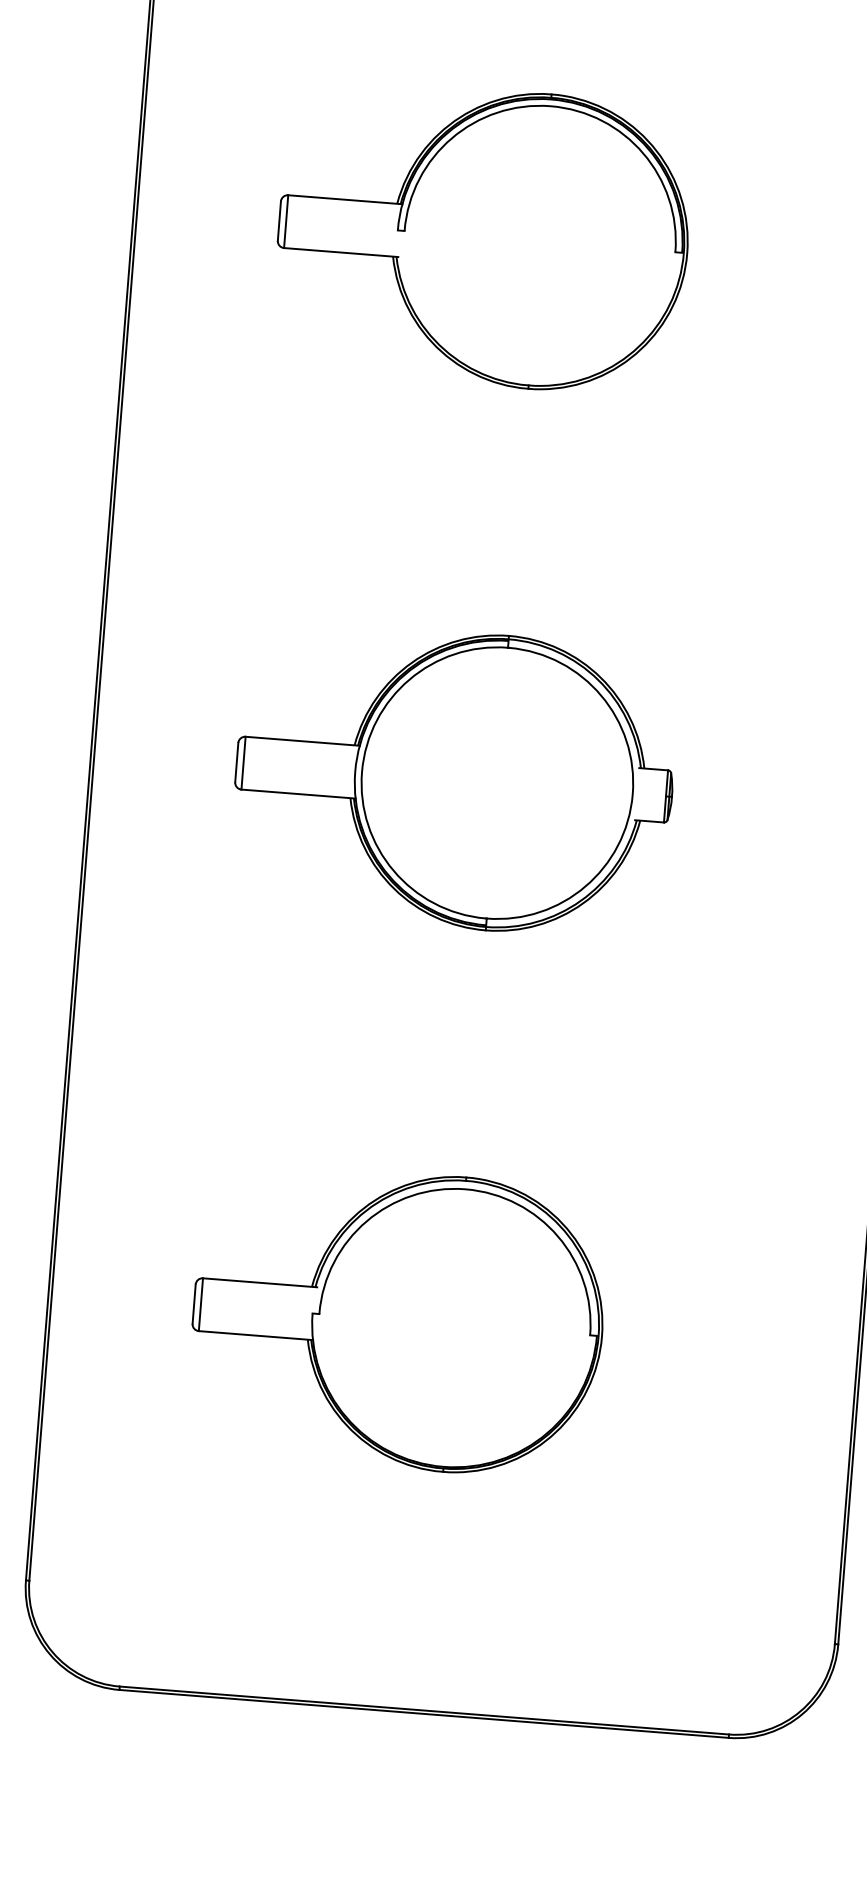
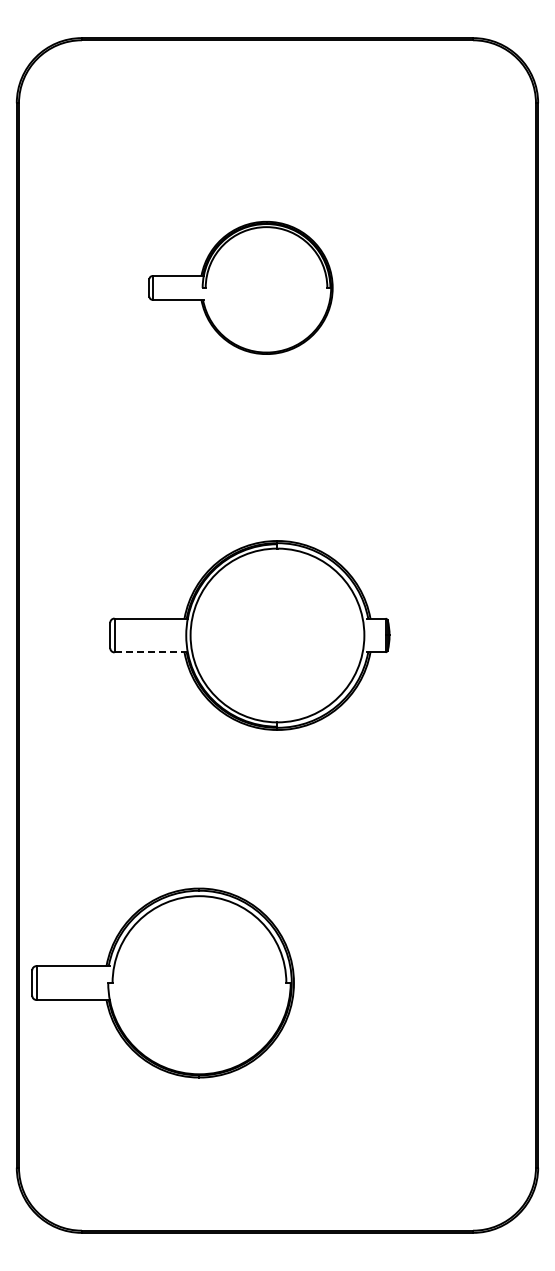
part: (482, 236) -> (240, 287), size x0.7
line: (299, 794) -> (151, 652), solid -> dashed
part: (397, 1319) -> (162, 982), moved

